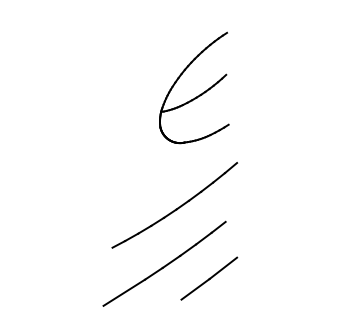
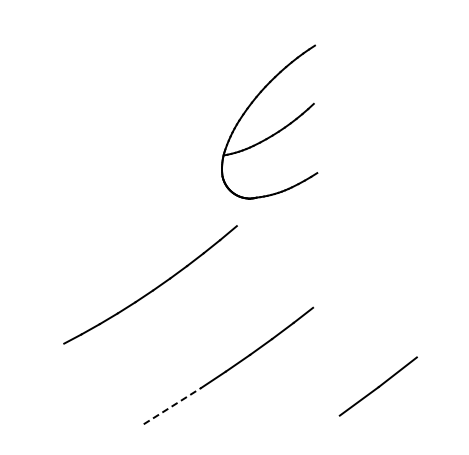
part: (174, 205) -> (150, 284), moved
line: (208, 278) -> (377, 386), moved
line: (124, 292) -> (172, 405), solid -> dashed

